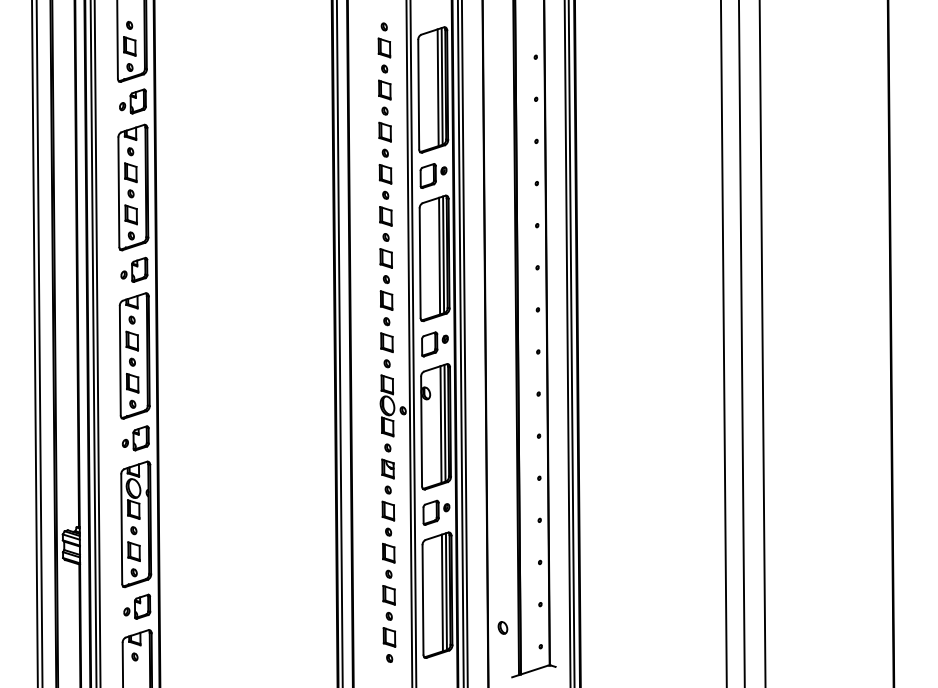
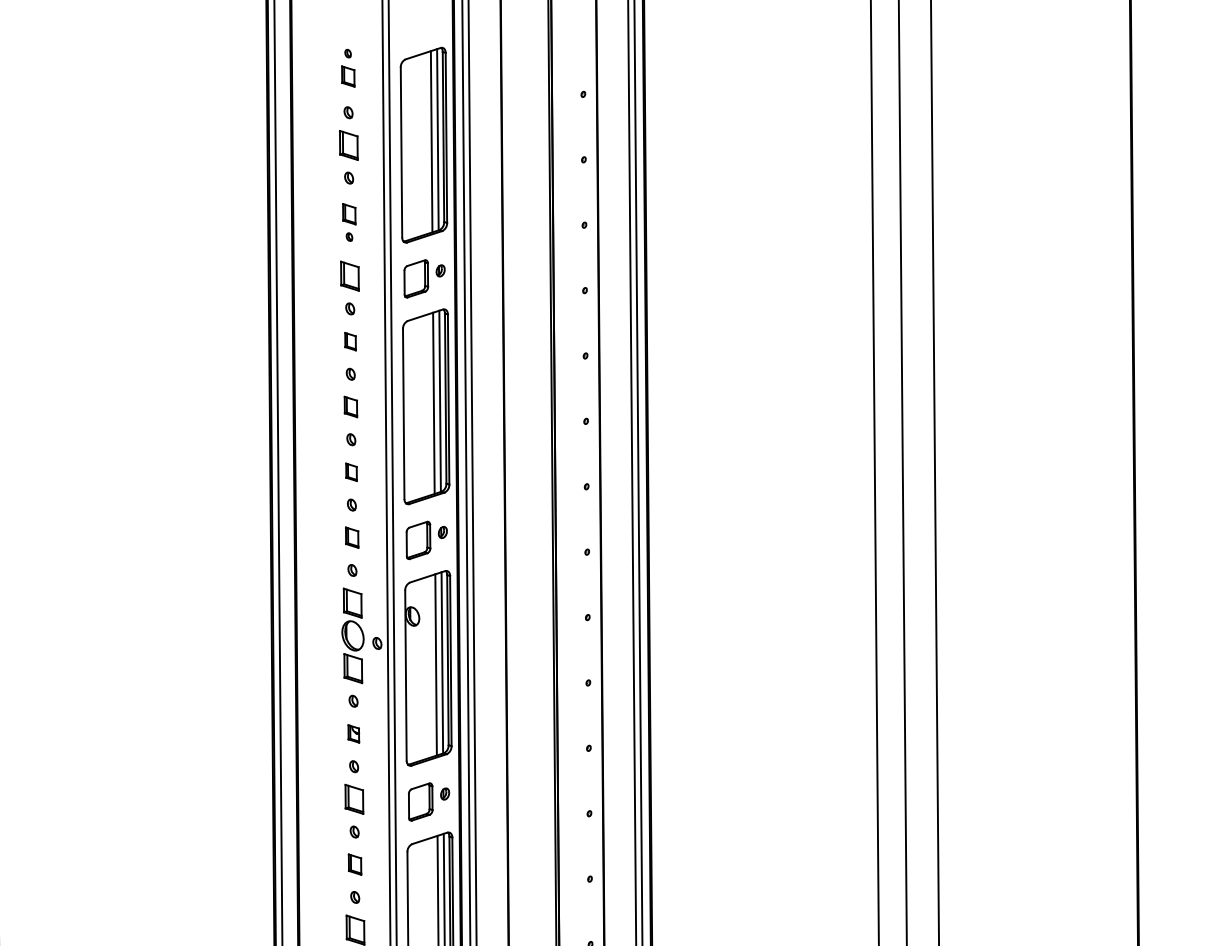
part: (384, 40) -> (348, 68), size x0.7
part: (384, 139) -> (348, 222), size x0.7
part: (385, 216) -> (349, 341), size x0.6
part: (385, 258) -> (349, 406), size x0.7
part: (386, 300) -> (351, 472), size x0.6
part: (386, 342) -> (351, 537), size x0.7
part: (387, 468) -> (353, 733), size x0.6
part: (388, 552) -> (354, 863), size x0.7

